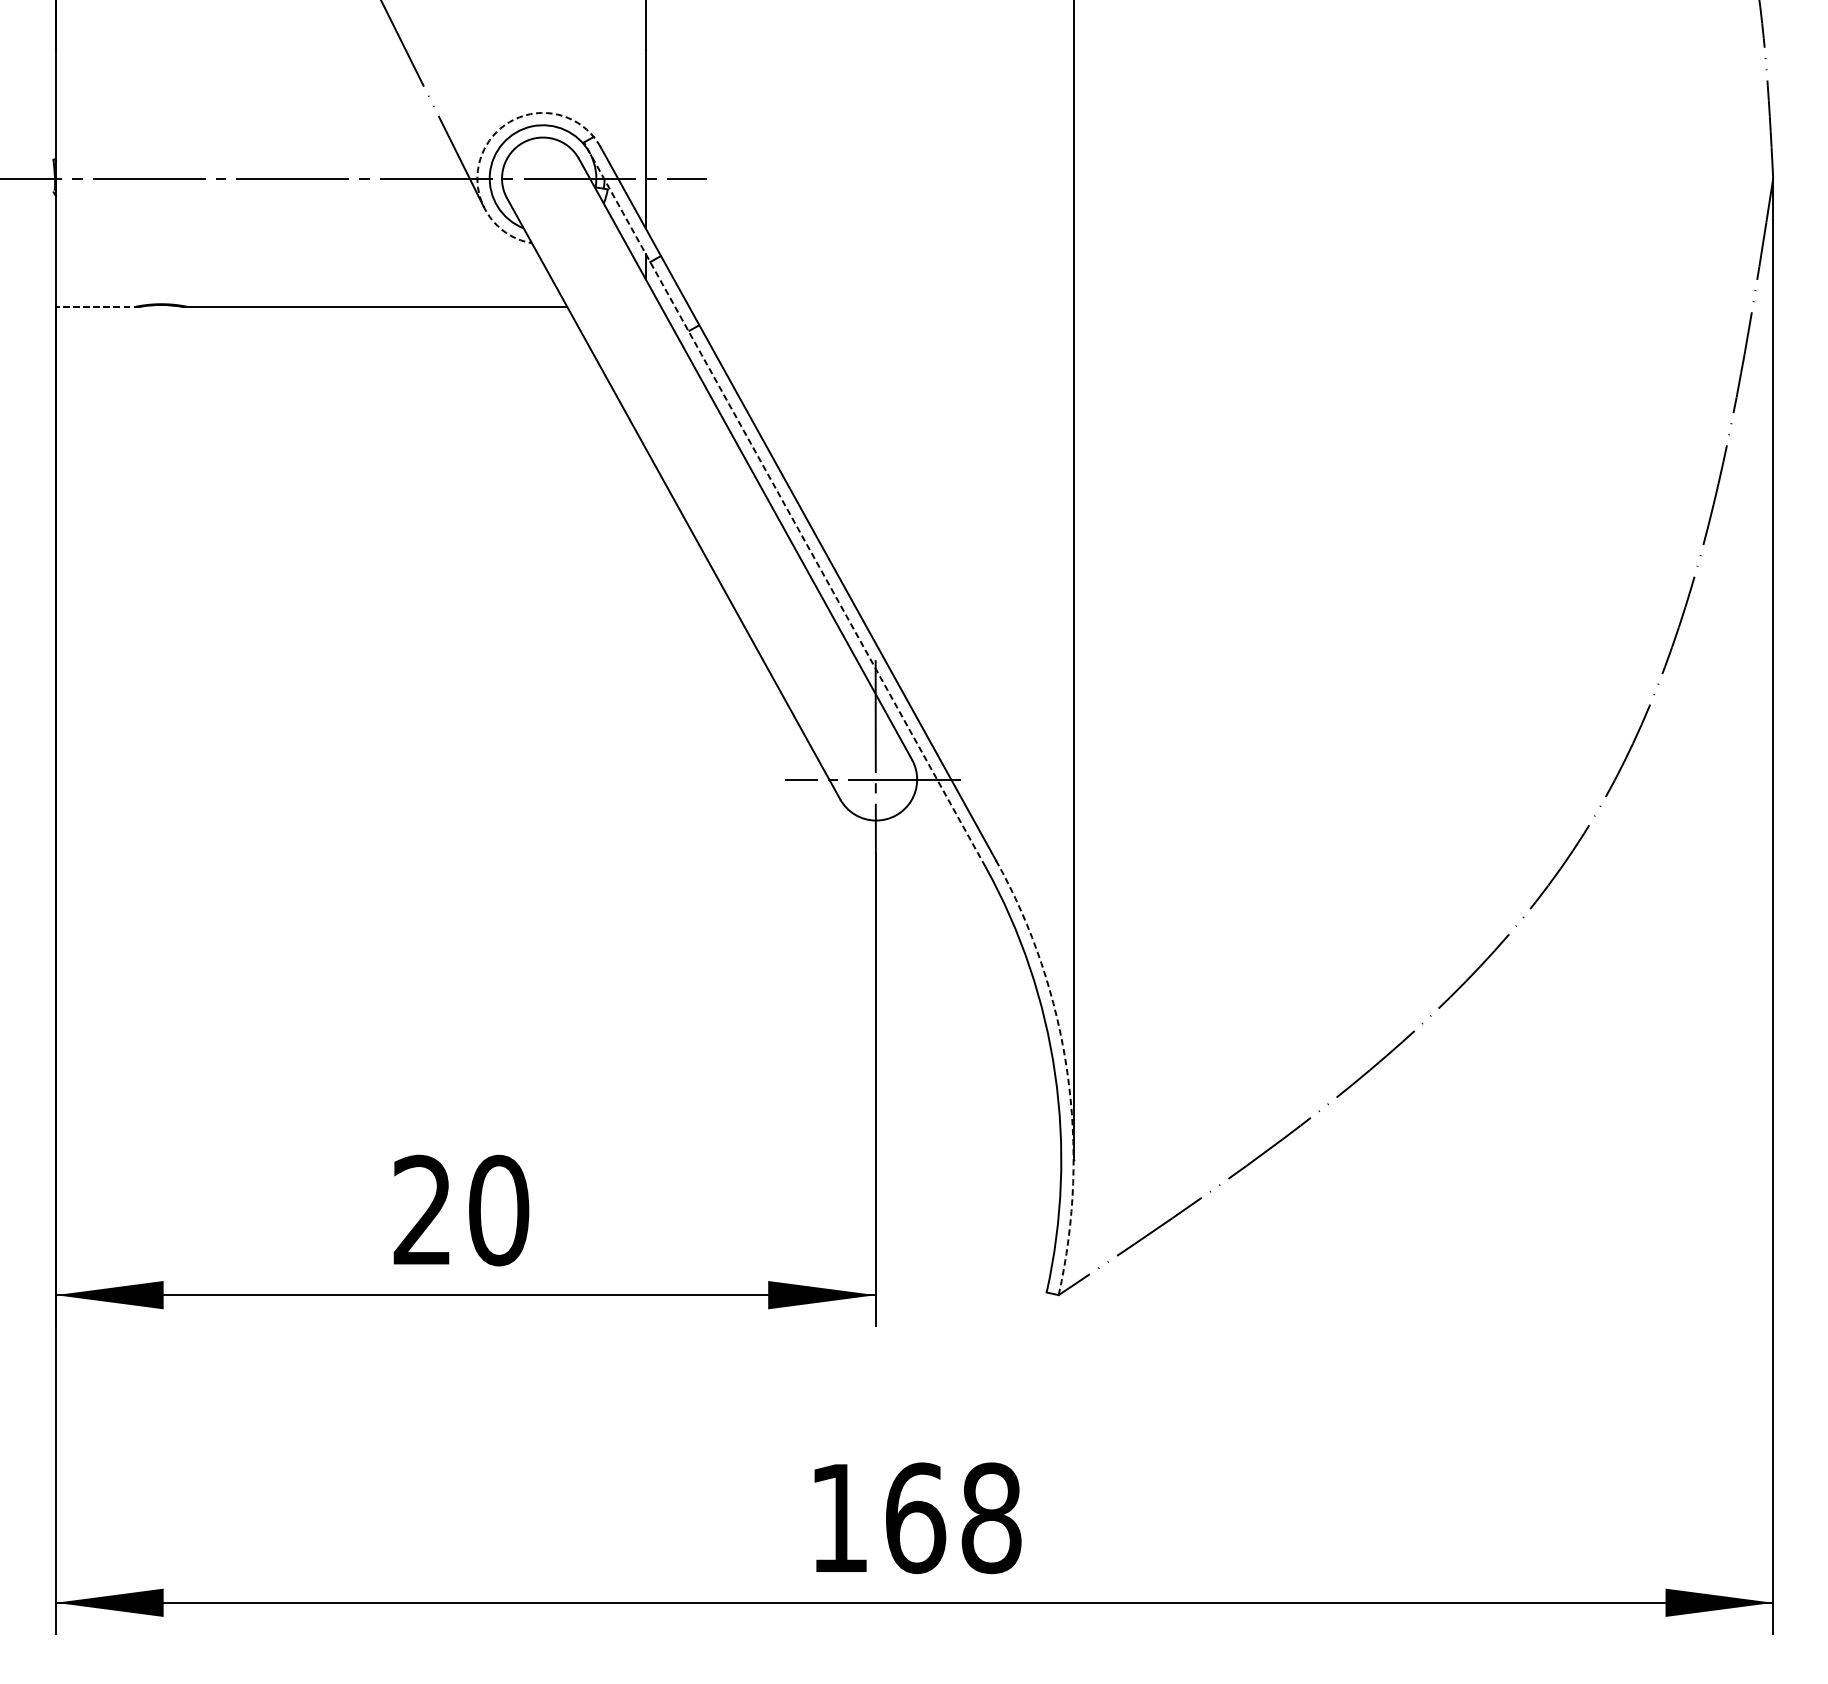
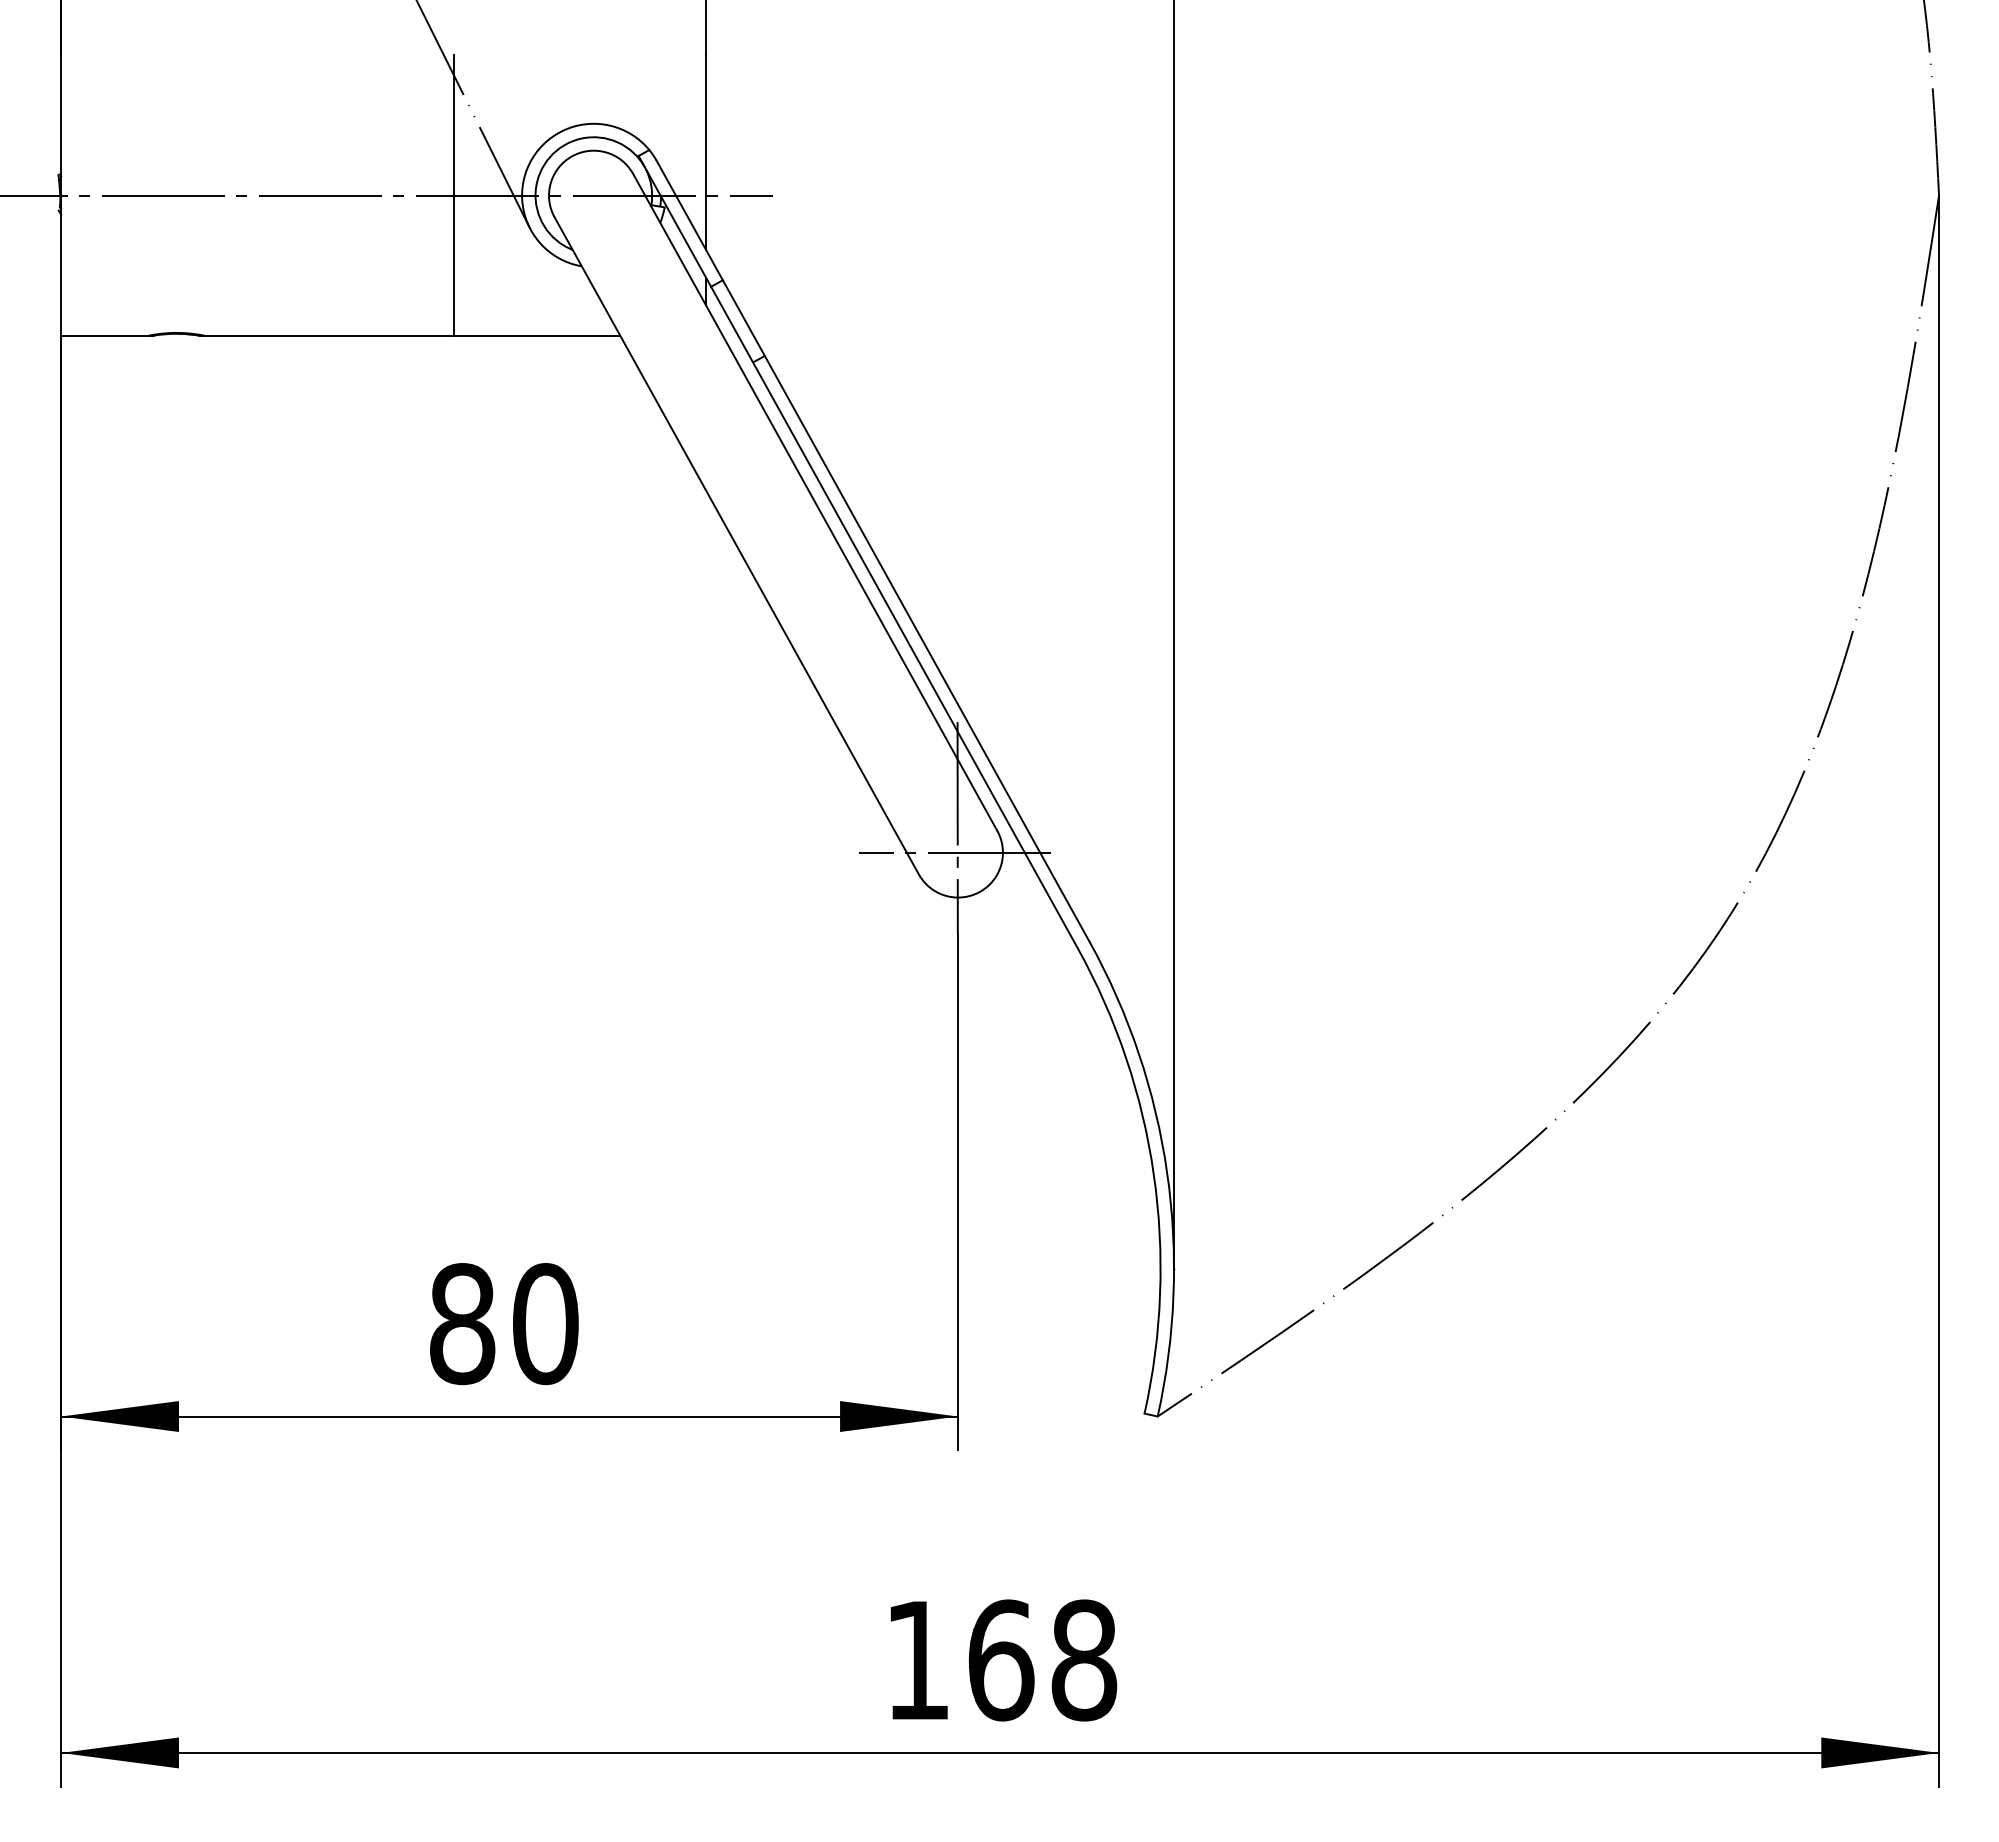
arc: (489, 140) -> (535, 153), dashed -> solid
line: (414, 178) -> (453, 195), added
line: (98, 306) -> (107, 335), dashed -> solid
line: (785, 505) -> (858, 552), dashed -> solid
arc: (1067, 1071) -> (1167, 1172), dashed -> solid
text: (422, 1211) -> (462, 1324), 20 -> 80

